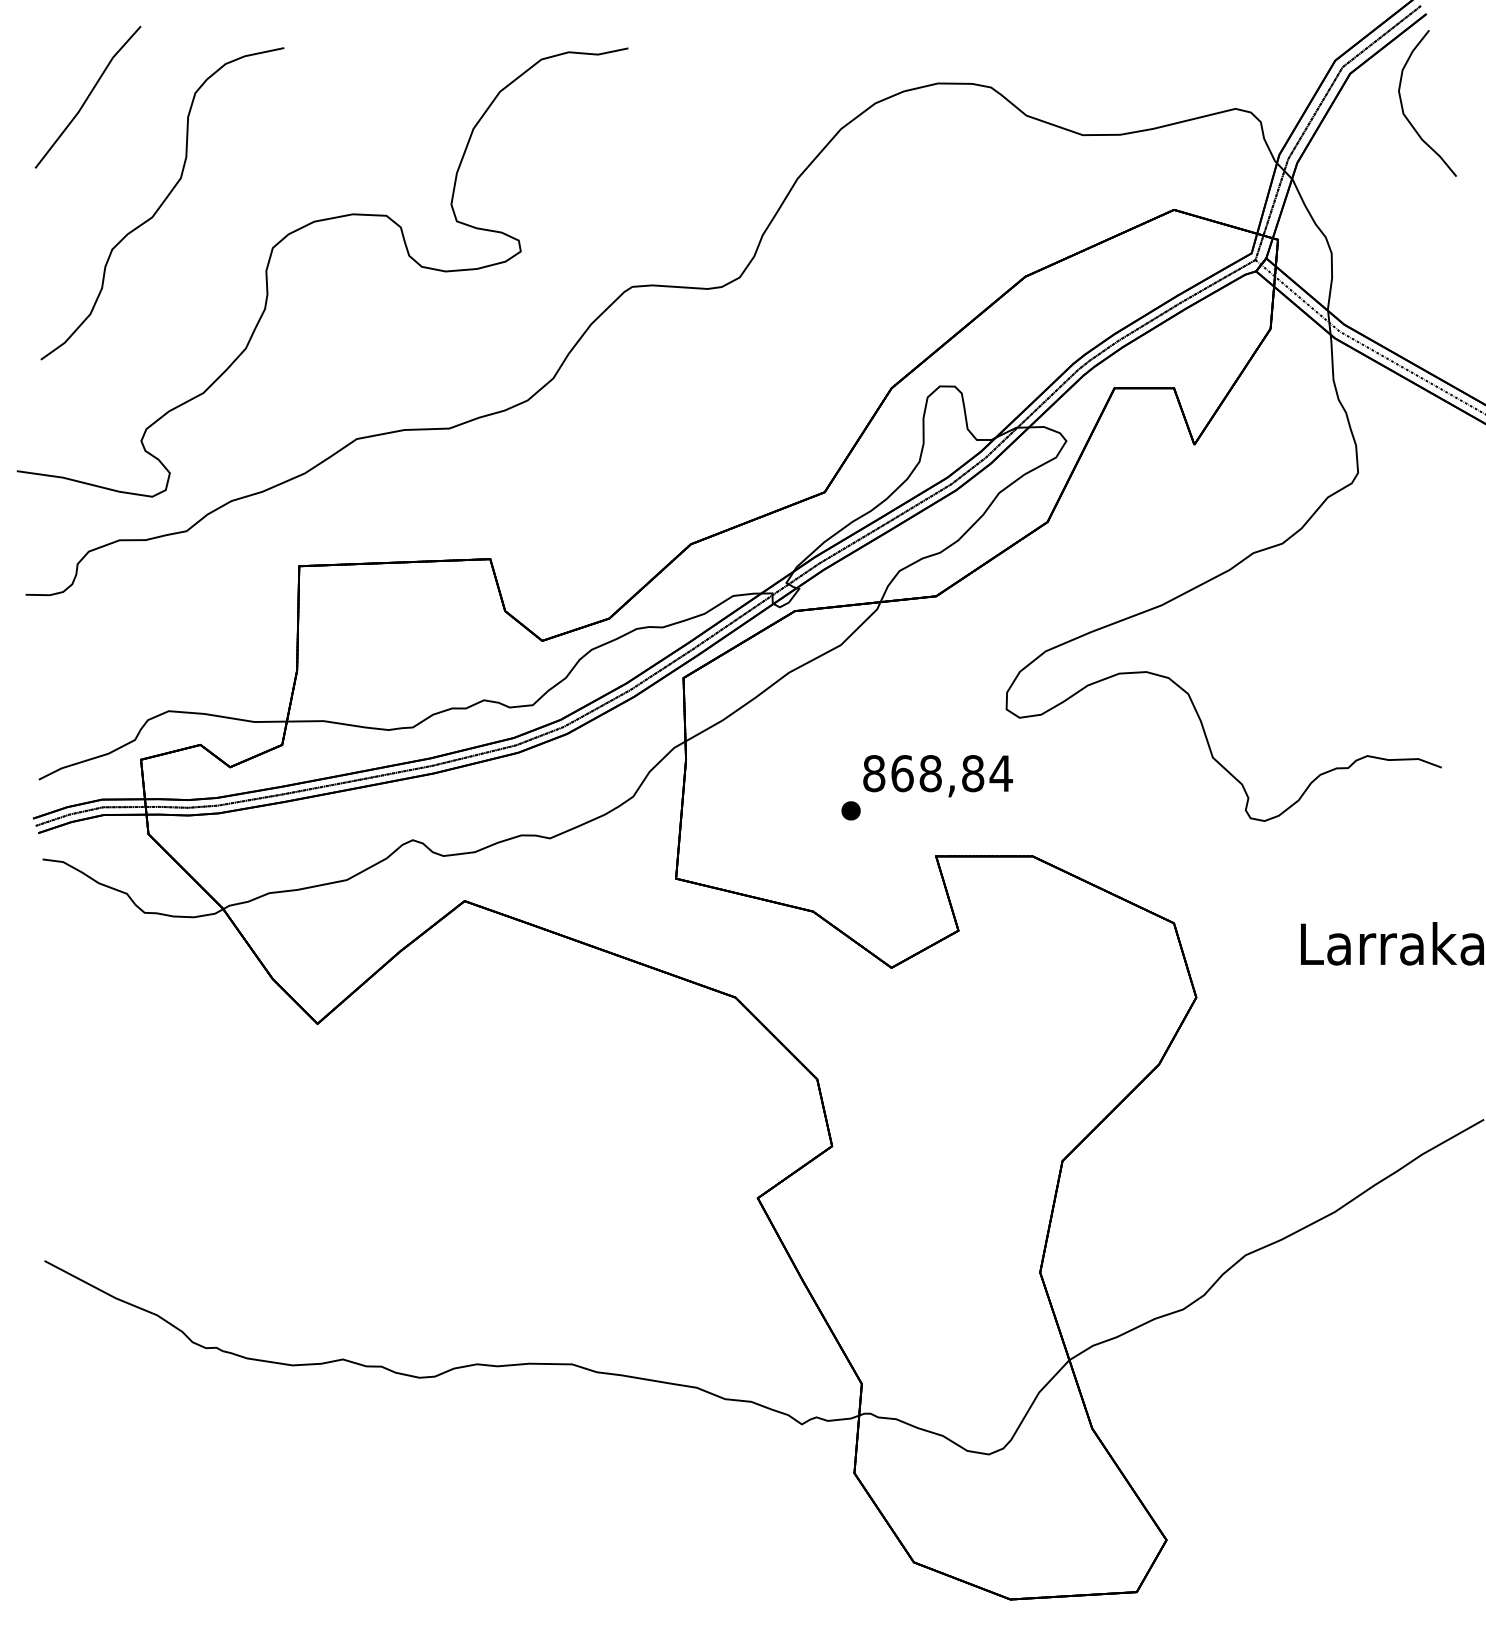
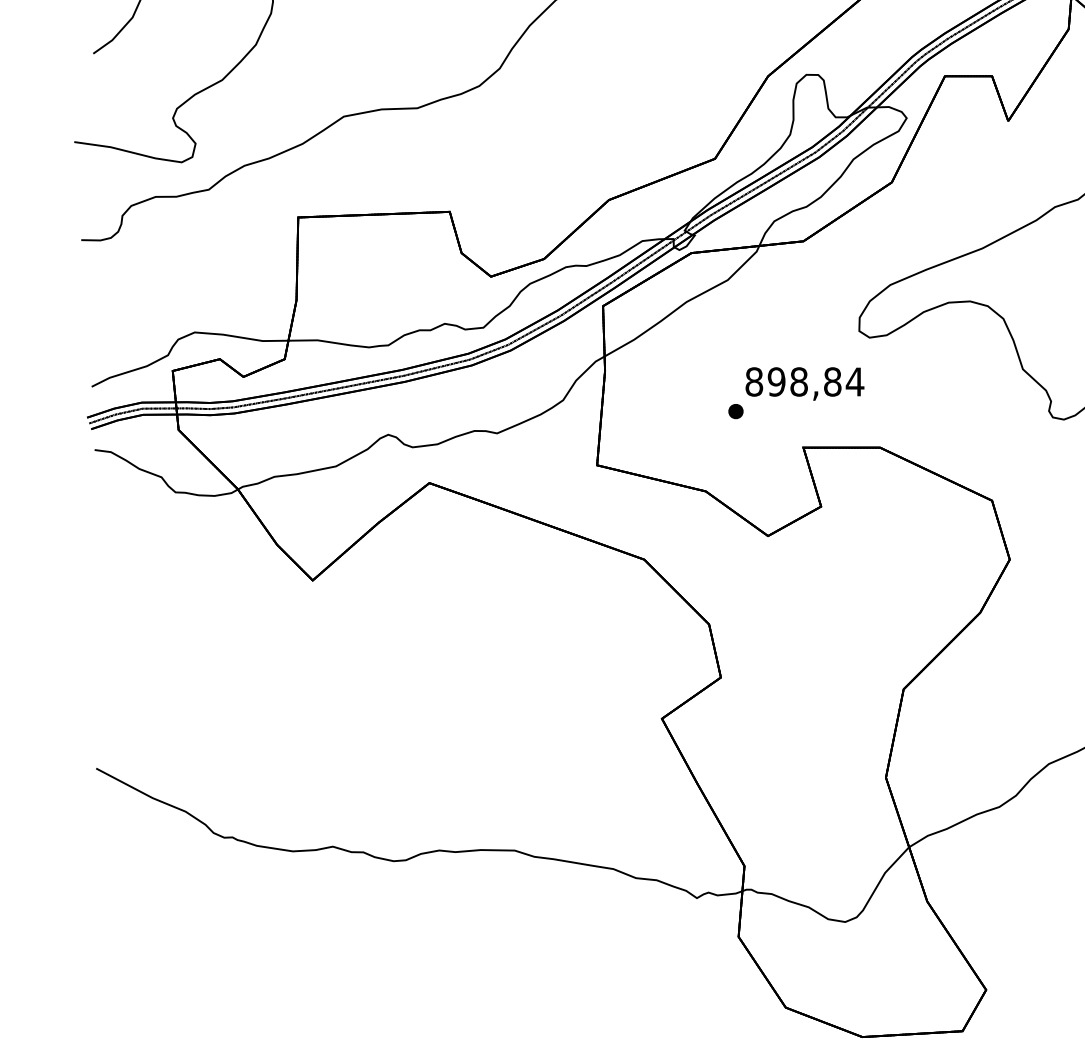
text: (902, 773) -> (776, 381), 868,84 -> 898,84

